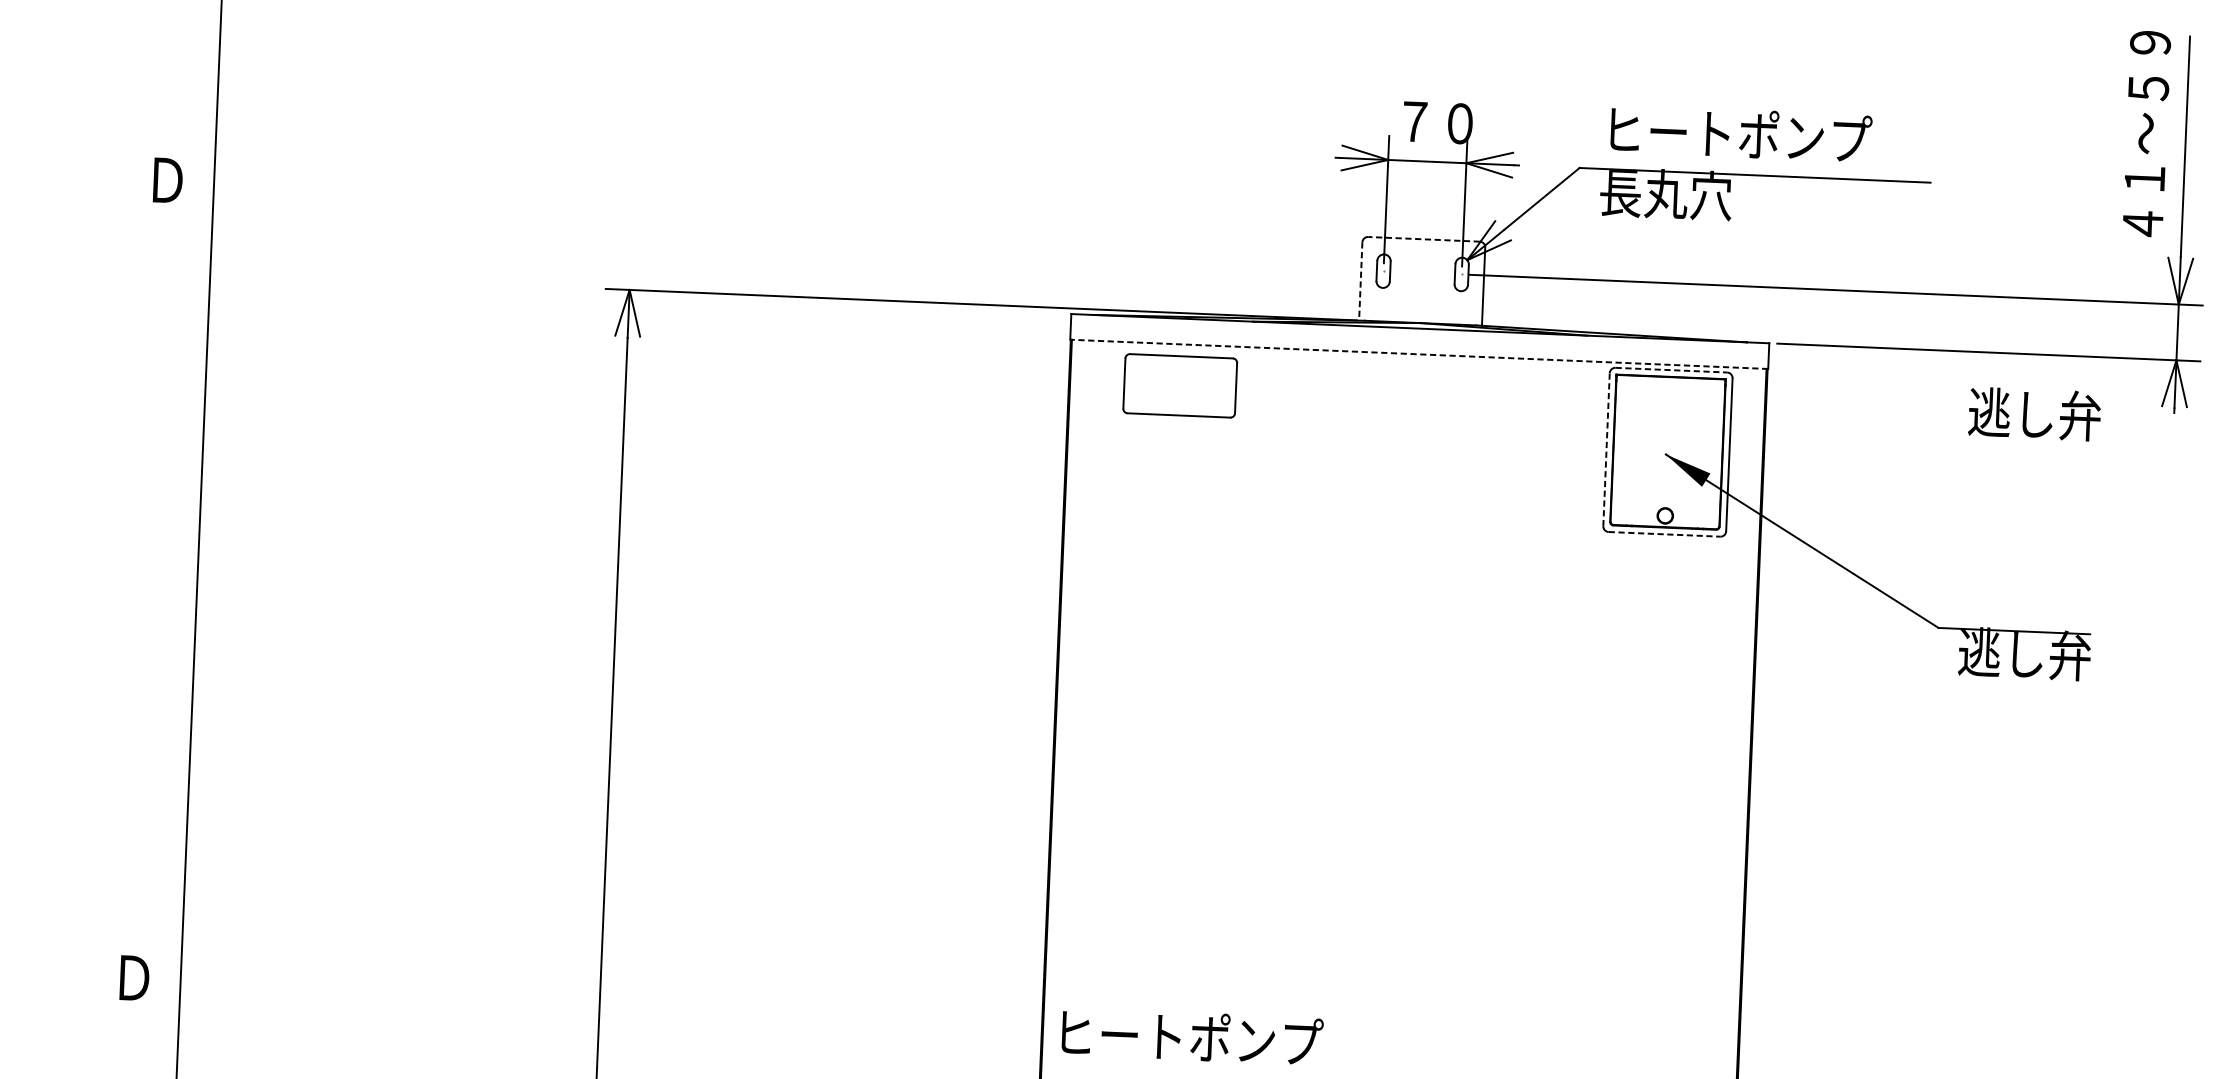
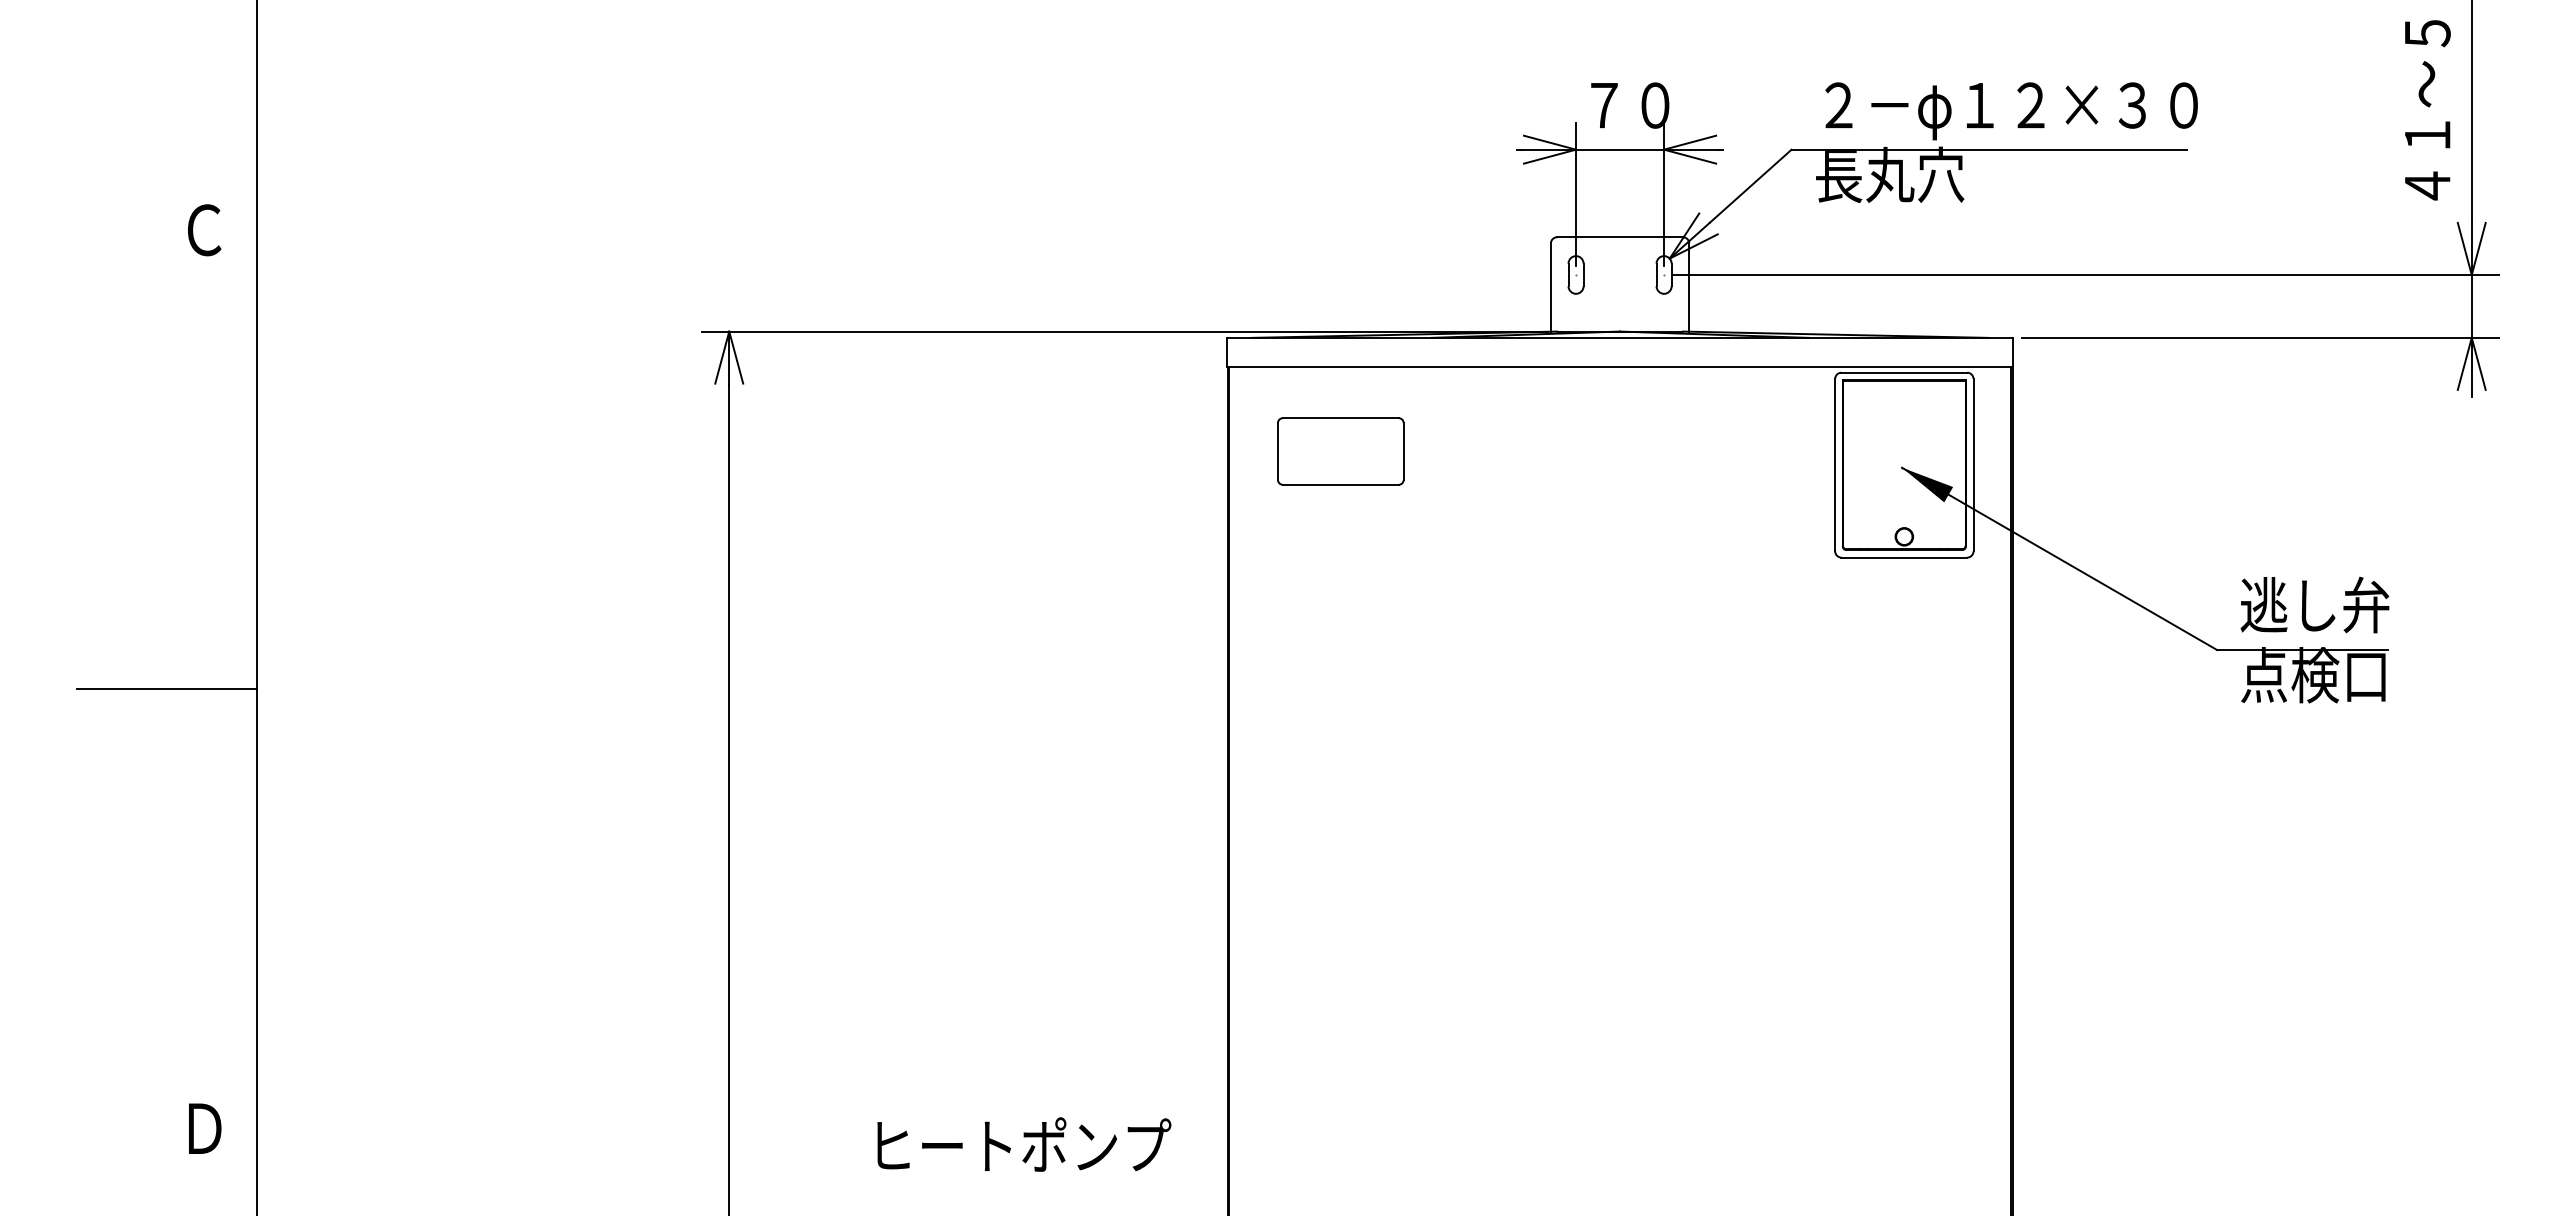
text: (1776, 139) -> (2011, 108), ヒートポンプ -> ２－φ１２×３０
text: (167, 180) -> (204, 230), Ｄ -> Ｃ
line: (1424, 239) -> (1620, 237), dashed -> solid
line: (1360, 282) -> (1550, 288), dashed -> solid
line: (1418, 354) -> (1619, 366), dashed -> solid
line: (1671, 370) -> (1904, 372), dashed -> solid
part: (1179, 385) -> (1340, 451), moved
text: (2034, 413) -> (2314, 604), moved
line: (1606, 449) -> (1835, 464), dashed -> solid
line: (1664, 534) -> (1904, 557), dashed -> solid
line: (116, 585) -> (166, 688), added
text: (2024, 653) -> (2314, 674), 逃し弁 -> 点検口
text: (1192, 1036) -> (1024, 1144), moved

